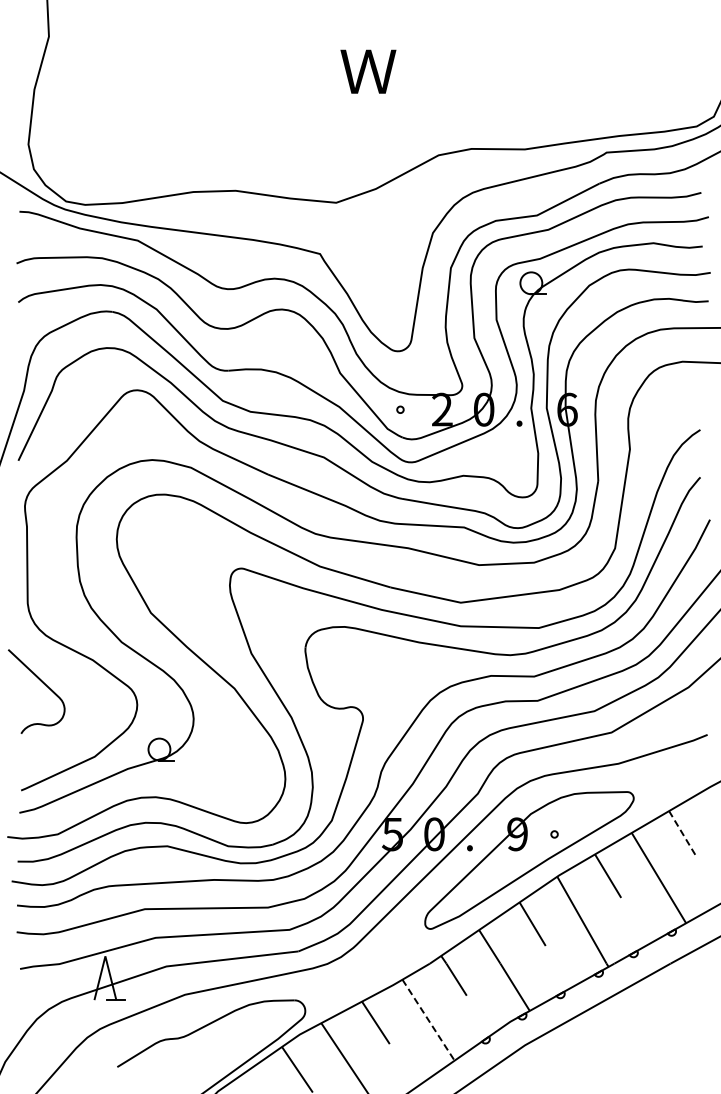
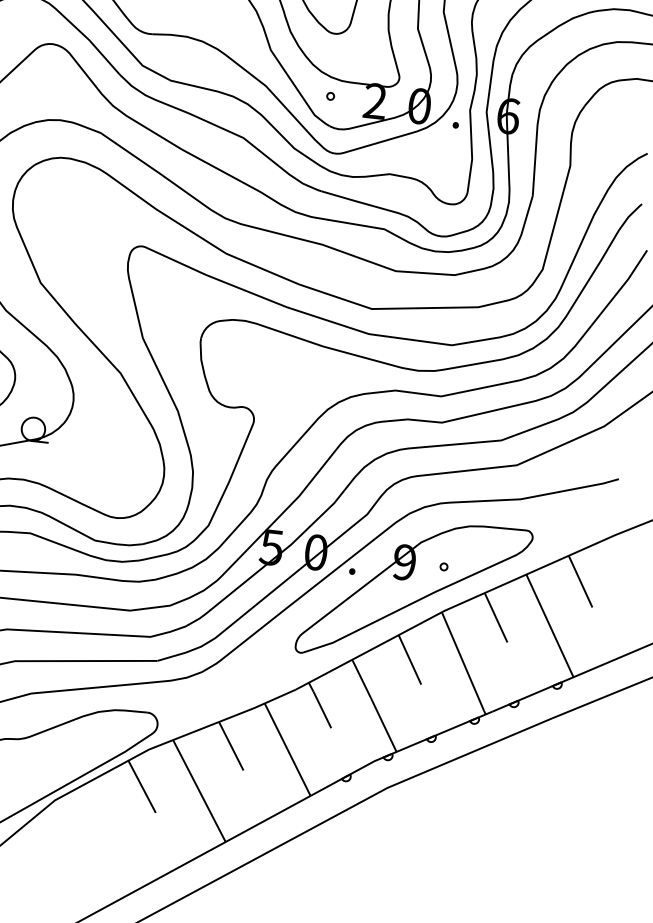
line: (682, 833) -> (580, 581), dashed -> solid
line: (428, 1020) -> (287, 750), dashed -> solid

